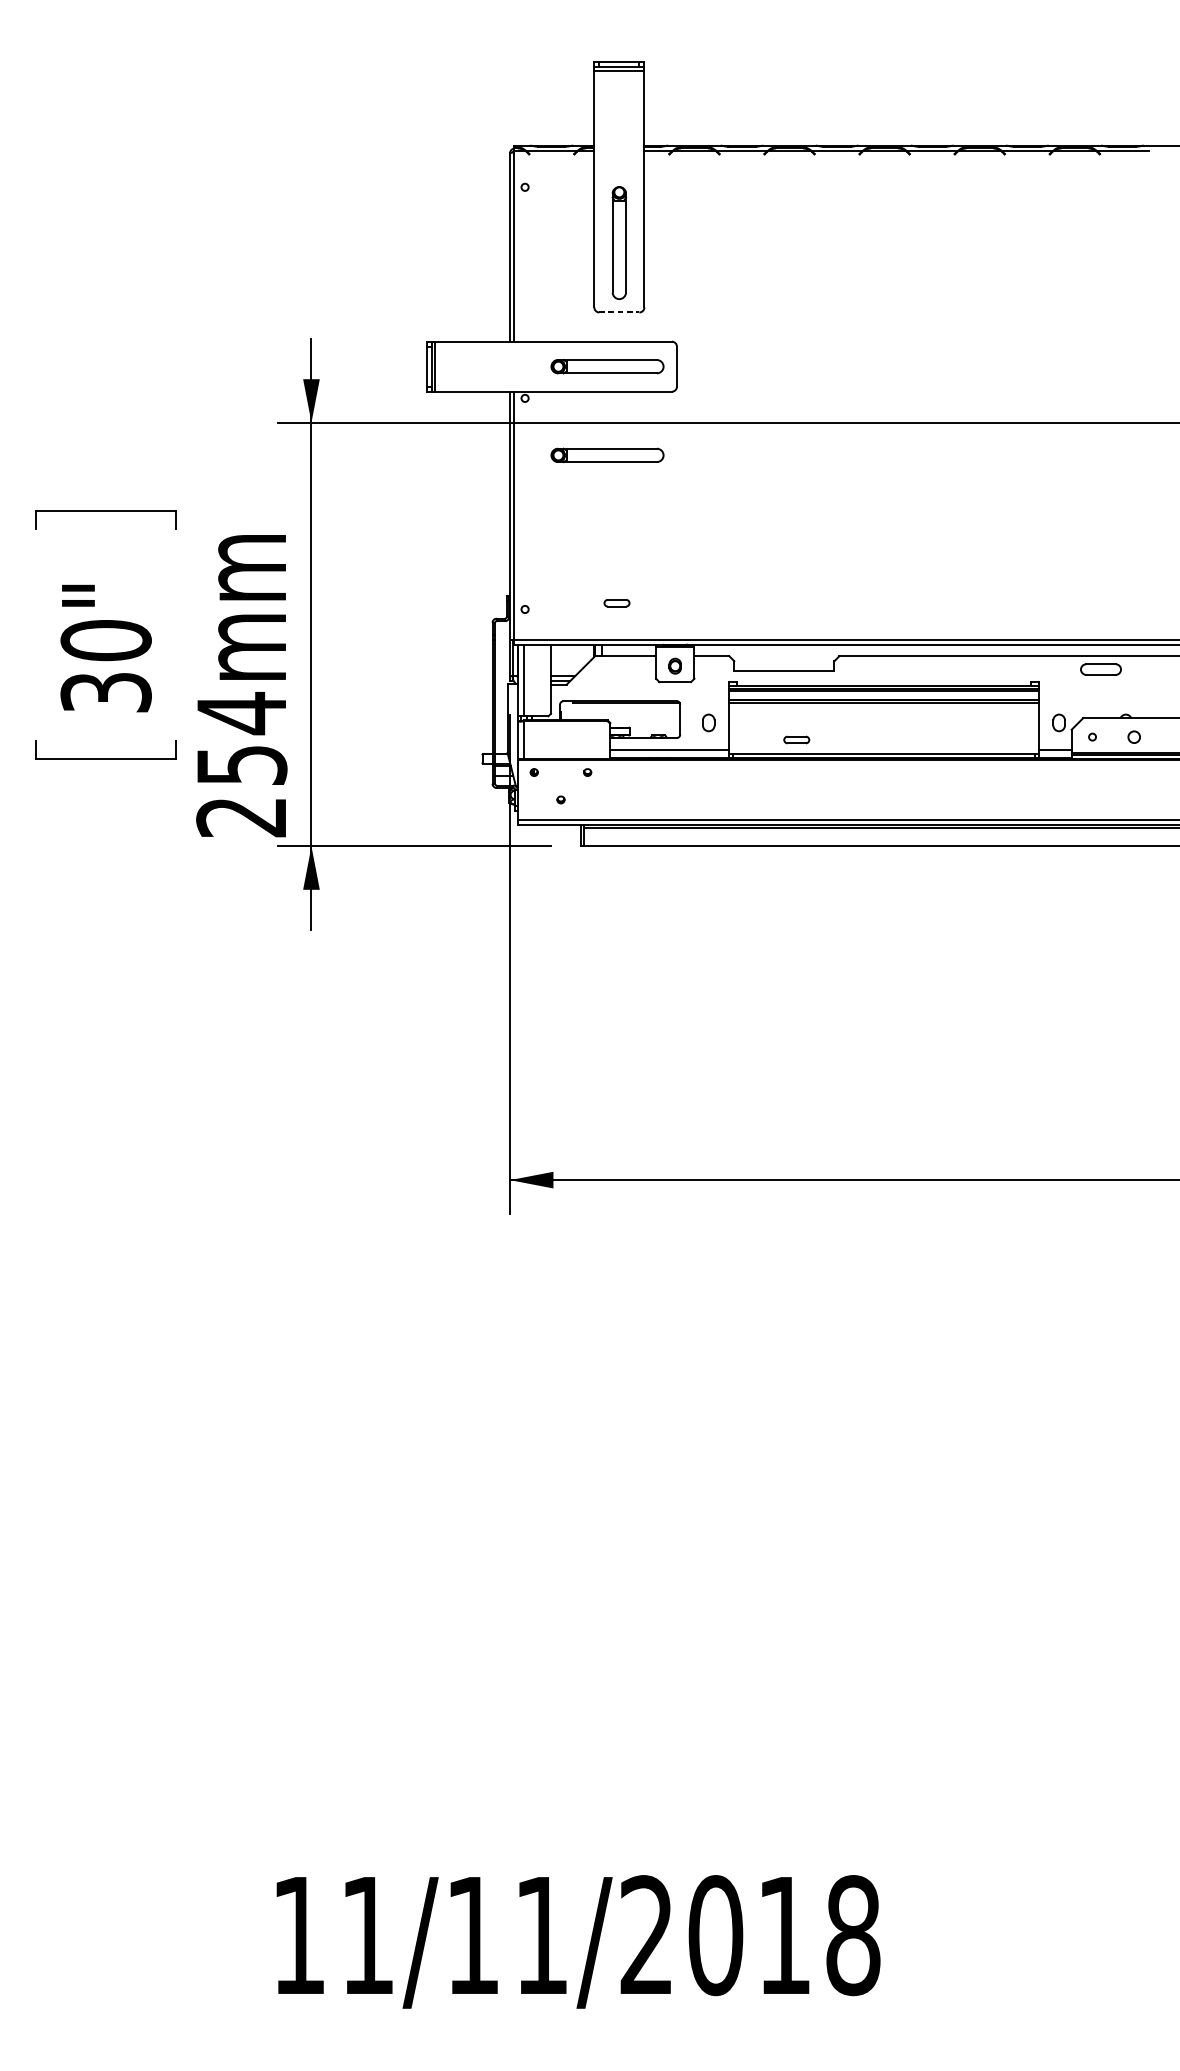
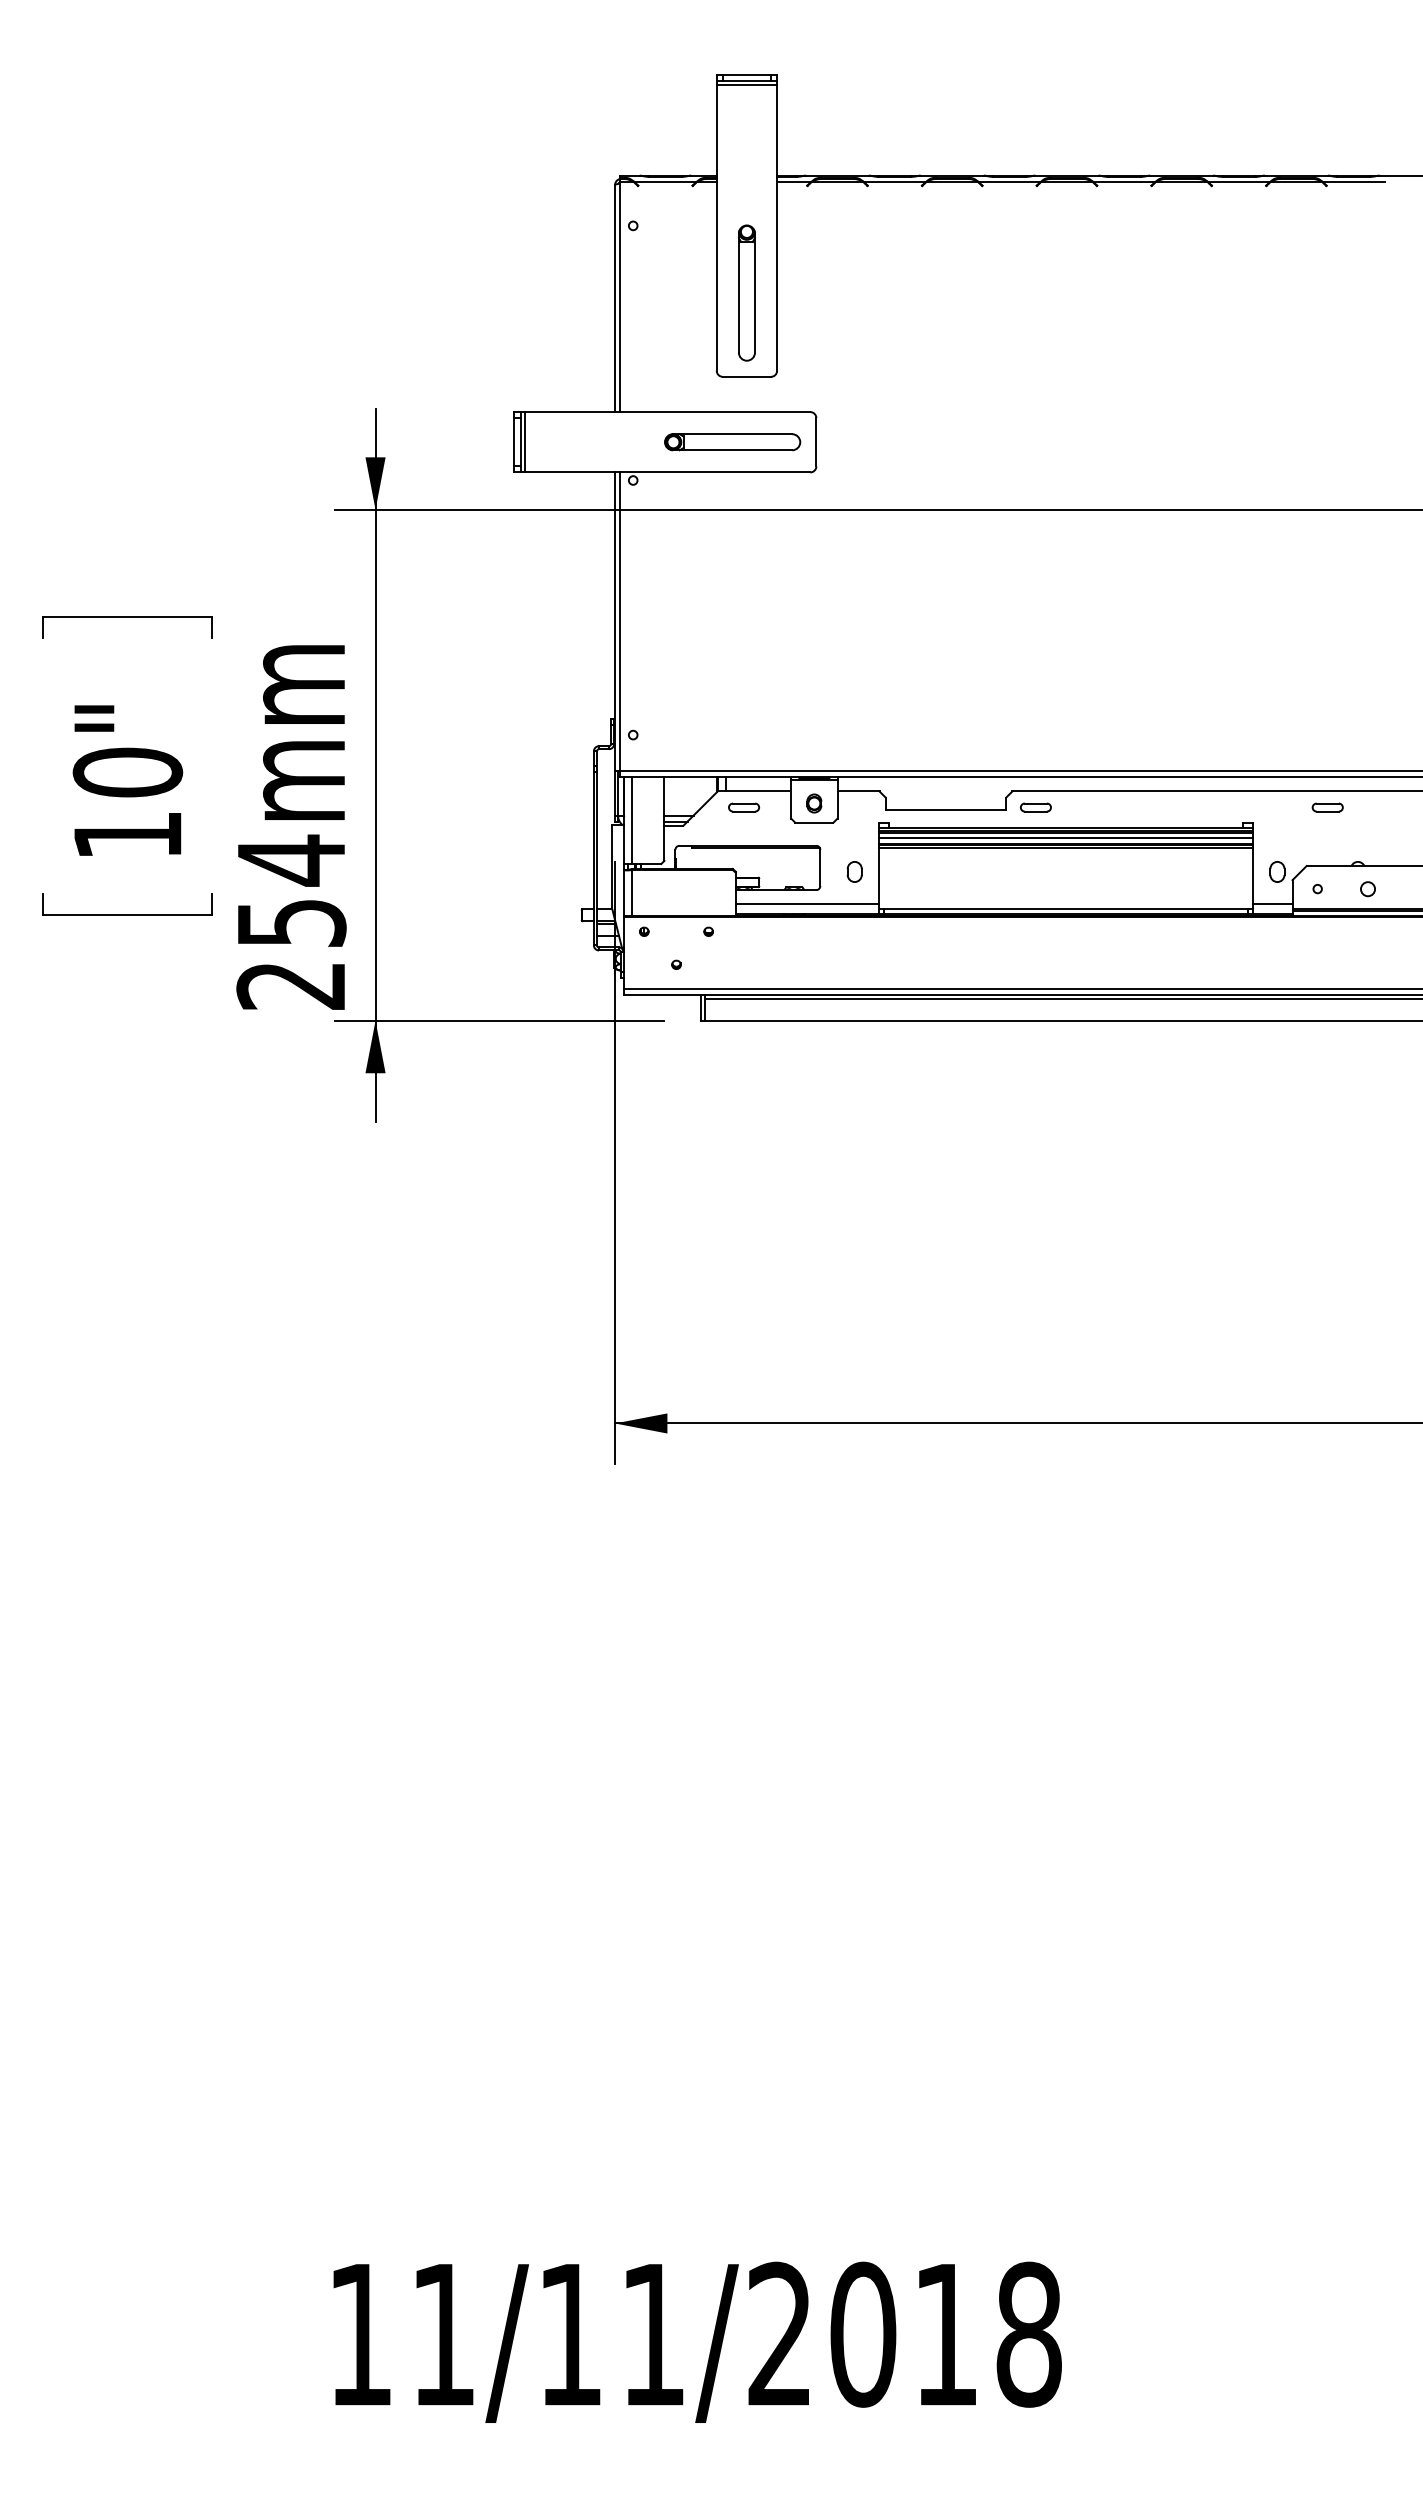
line: (619, 312) -> (747, 376), dashed -> solid
part: (607, 455) -> (732, 549), removed
part: (617, 603) -> (744, 807), moved
part: (1100, 669) -> (1327, 807), size x0.62
text: (105, 692) -> (127, 835), 30" -> 10"
line: (883, 695) -> (1065, 838), added
part: (796, 739) -> (1035, 807), moved

